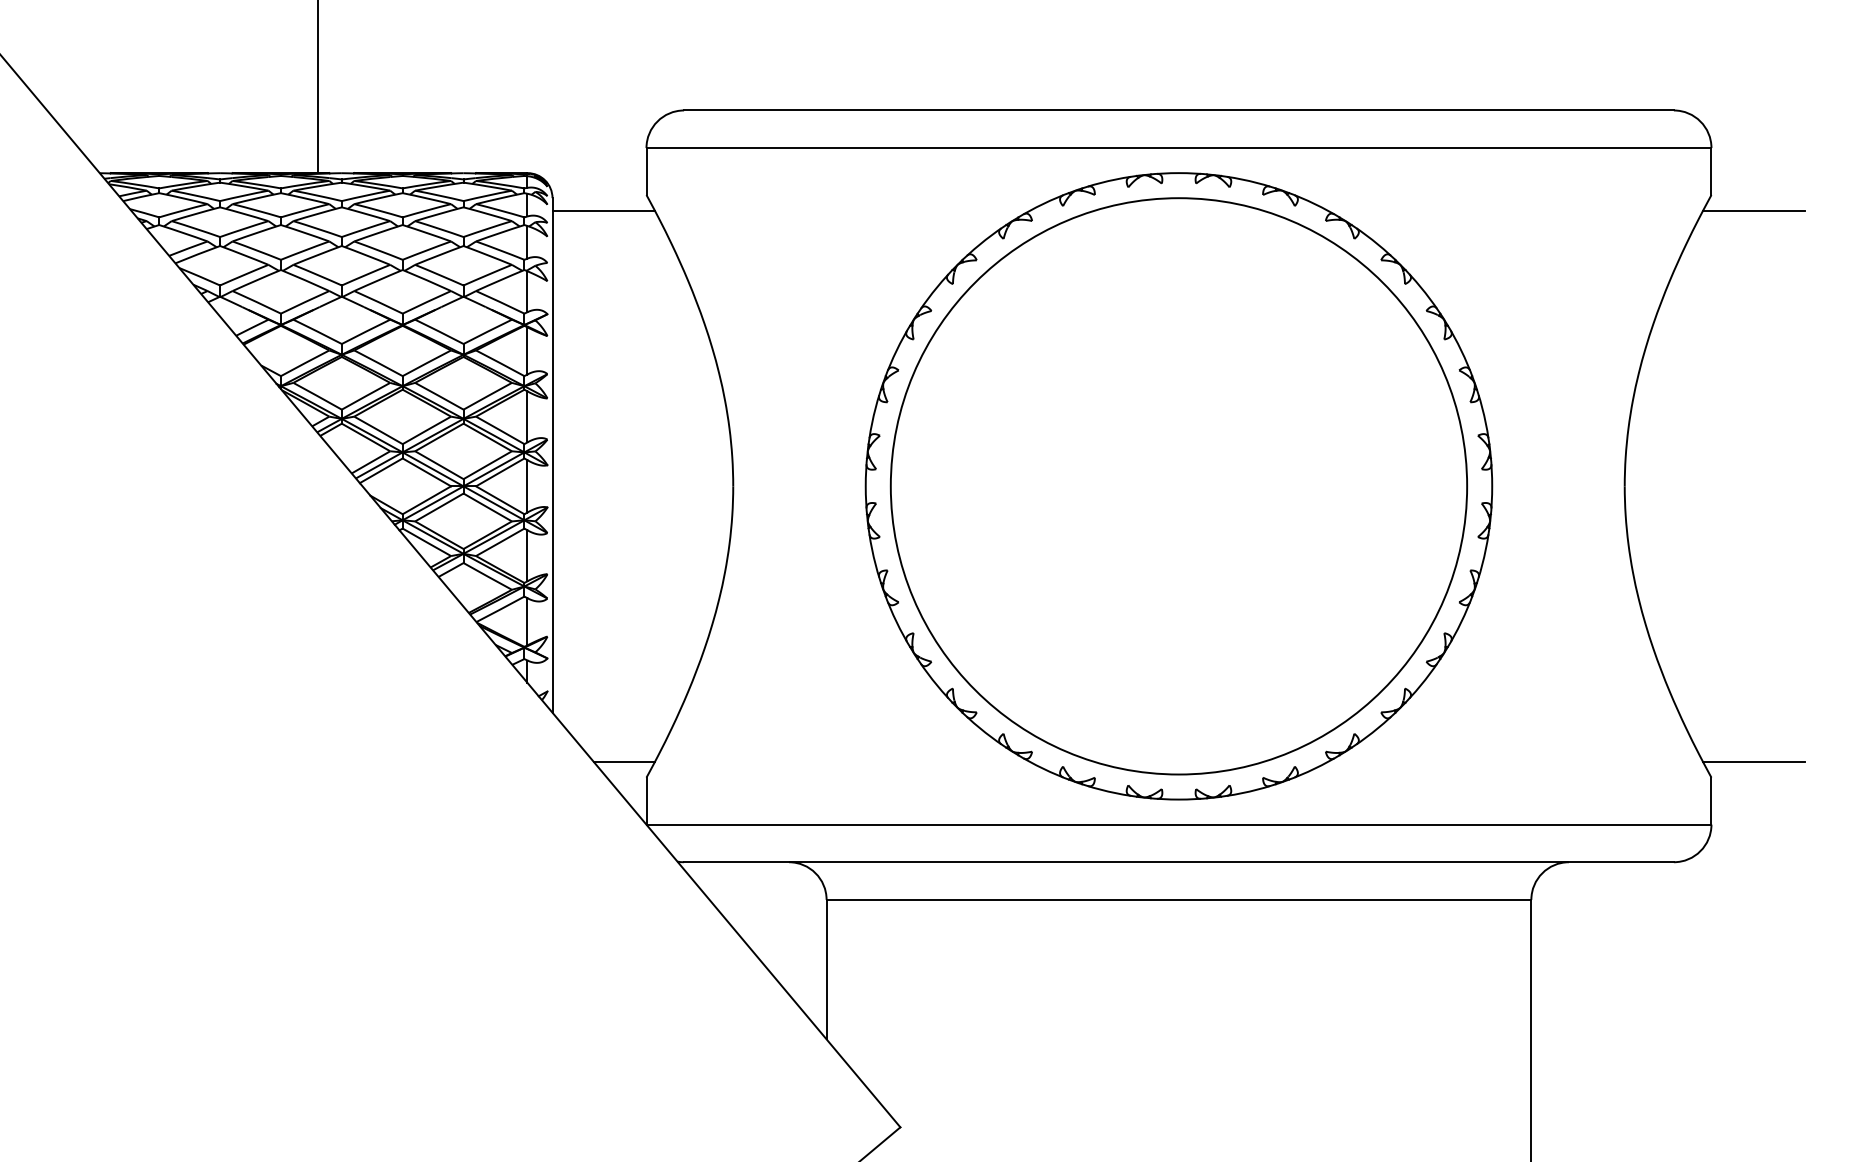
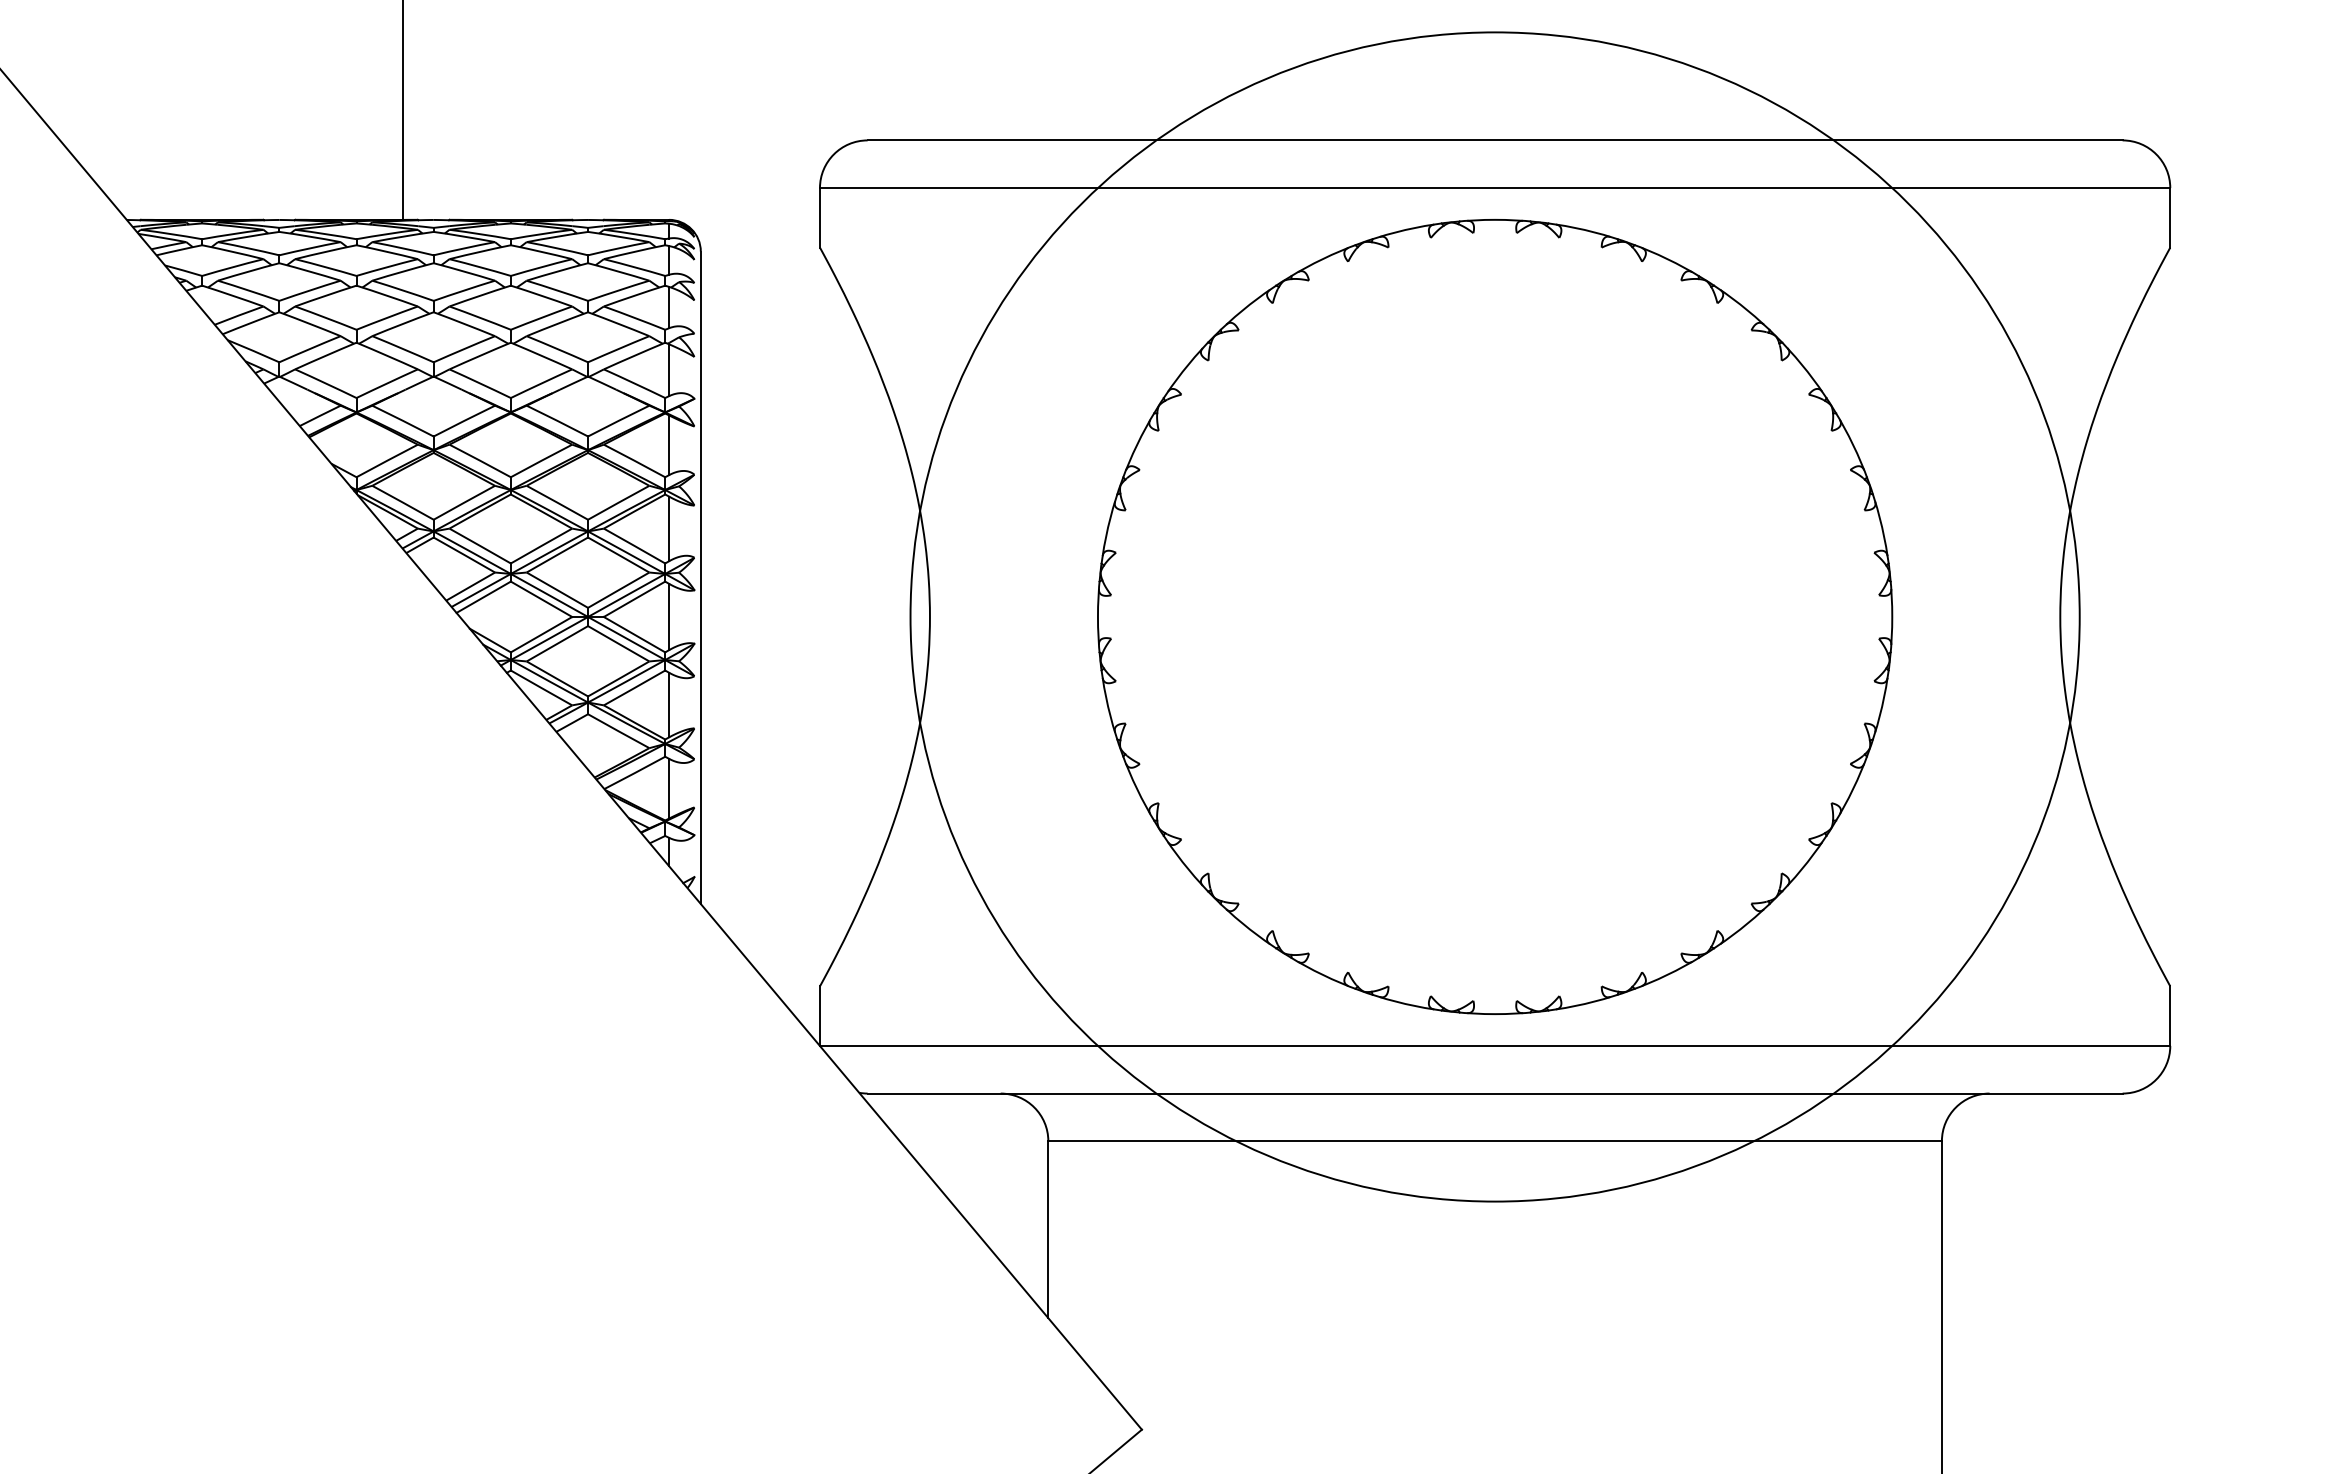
line: (603, 210) -> (765, 267), removed
line: (1754, 210) -> (2224, 267), removed
circle: (1178, 485) -> (1494, 616), size x1.6
line: (624, 762) -> (791, 966), removed
line: (1754, 762) -> (2224, 966), removed

